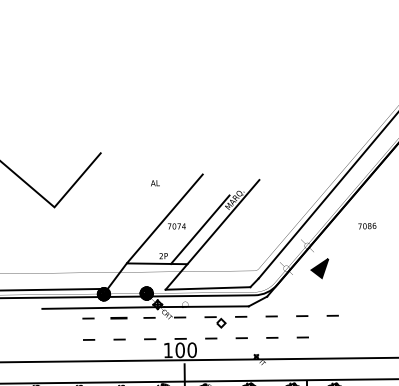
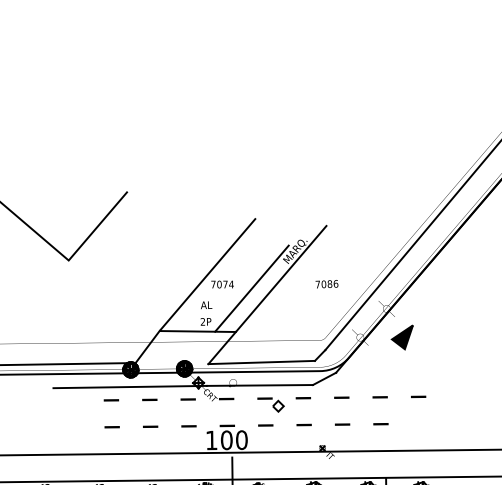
text: (155, 183) -> (206, 305), moved
text: (366, 226) -> (326, 284), moved
part: (118, 317) -> (149, 399), size x0.71

